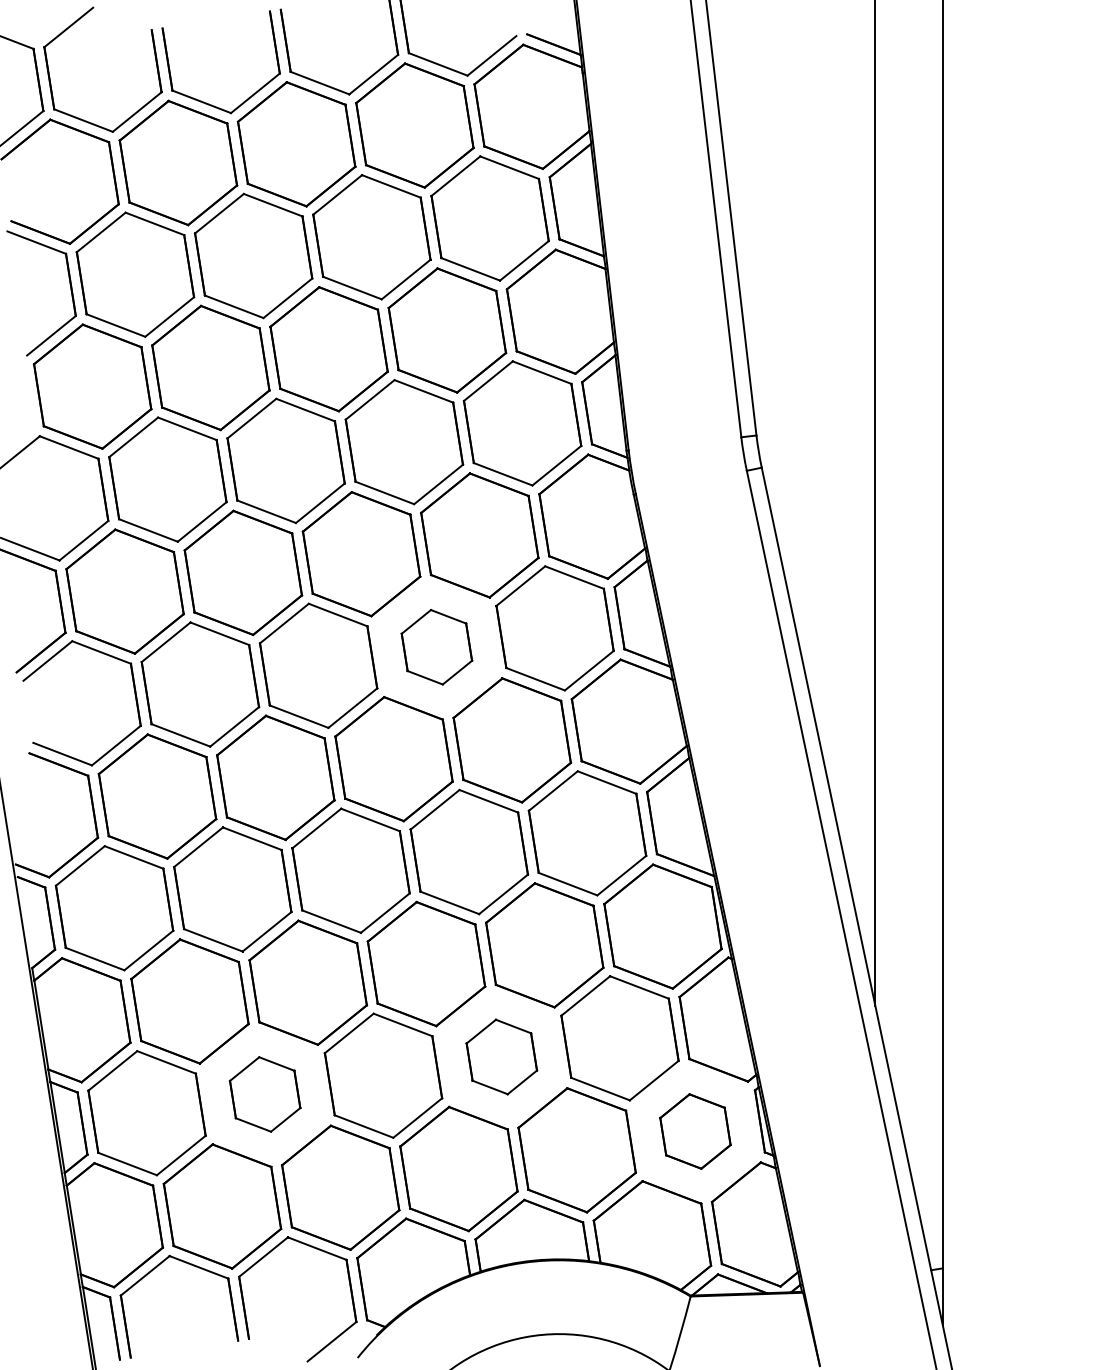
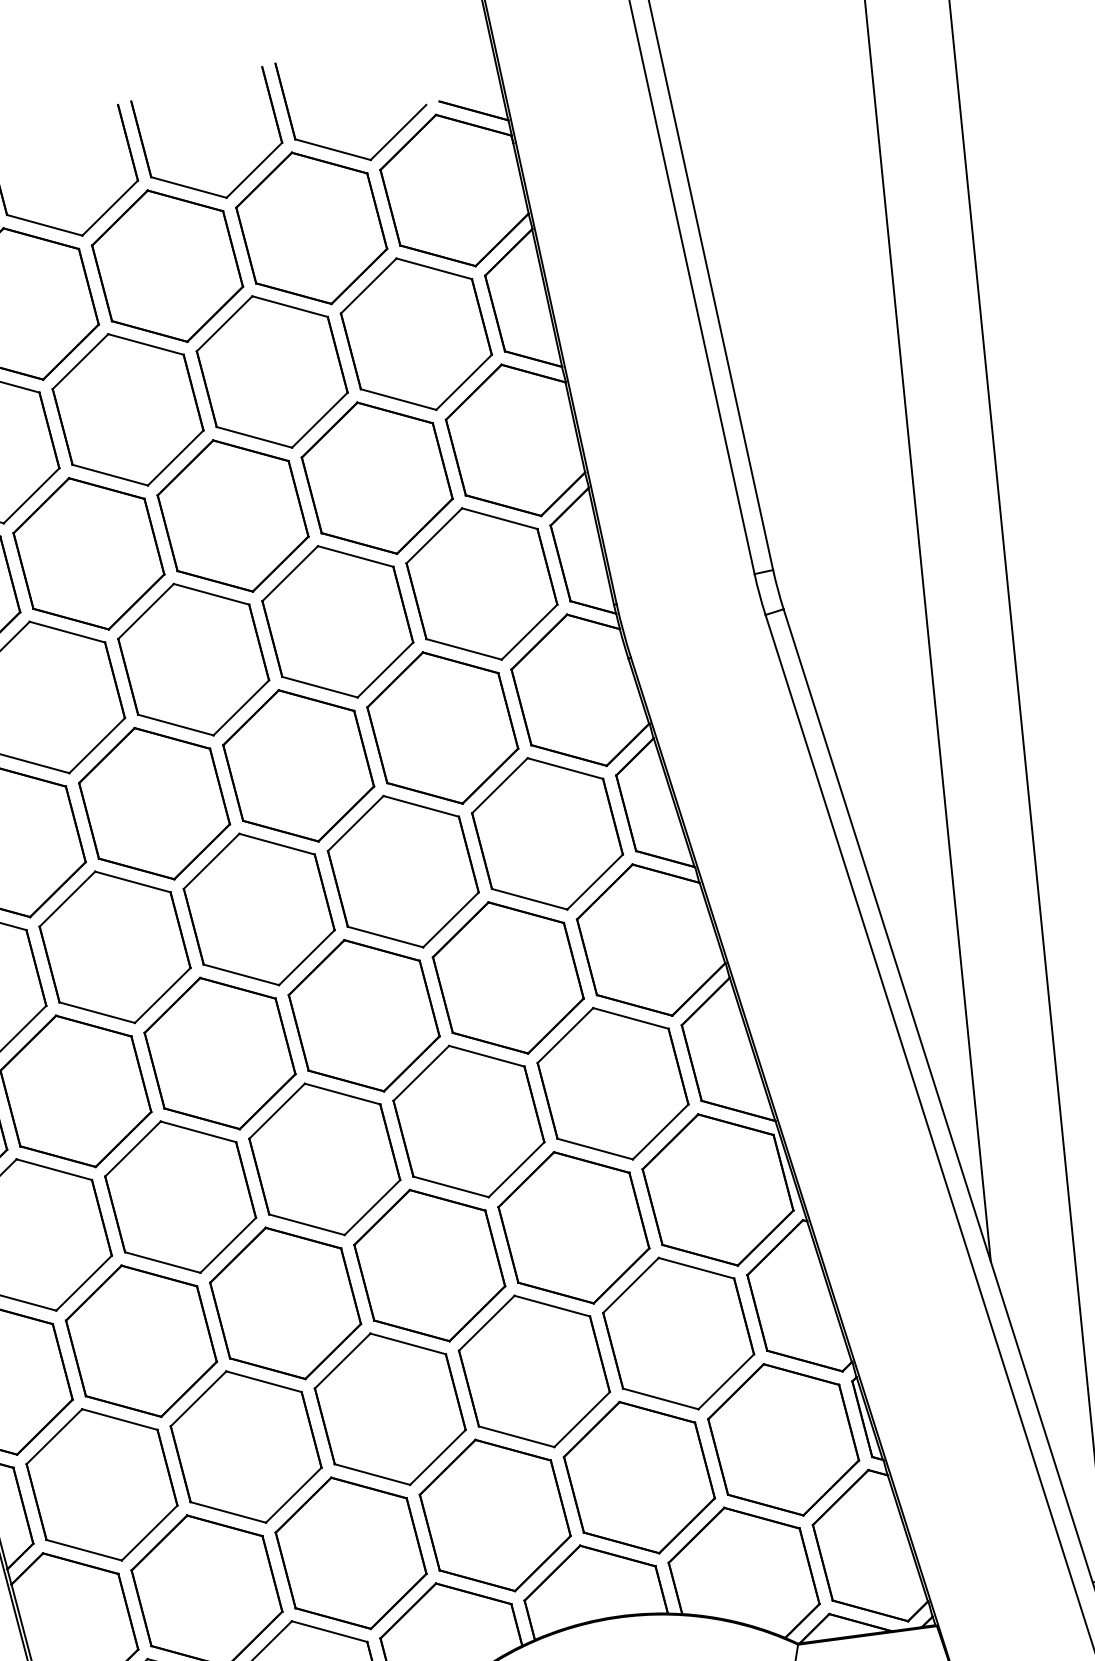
part: (436, 647) -> (402, 872), size x1.67
part: (501, 1056) -> (534, 1370), size x1.67
part: (264, 1094) -> (245, 1447), size x1.67
part: (695, 1131) -> (783, 1439), size x1.67

